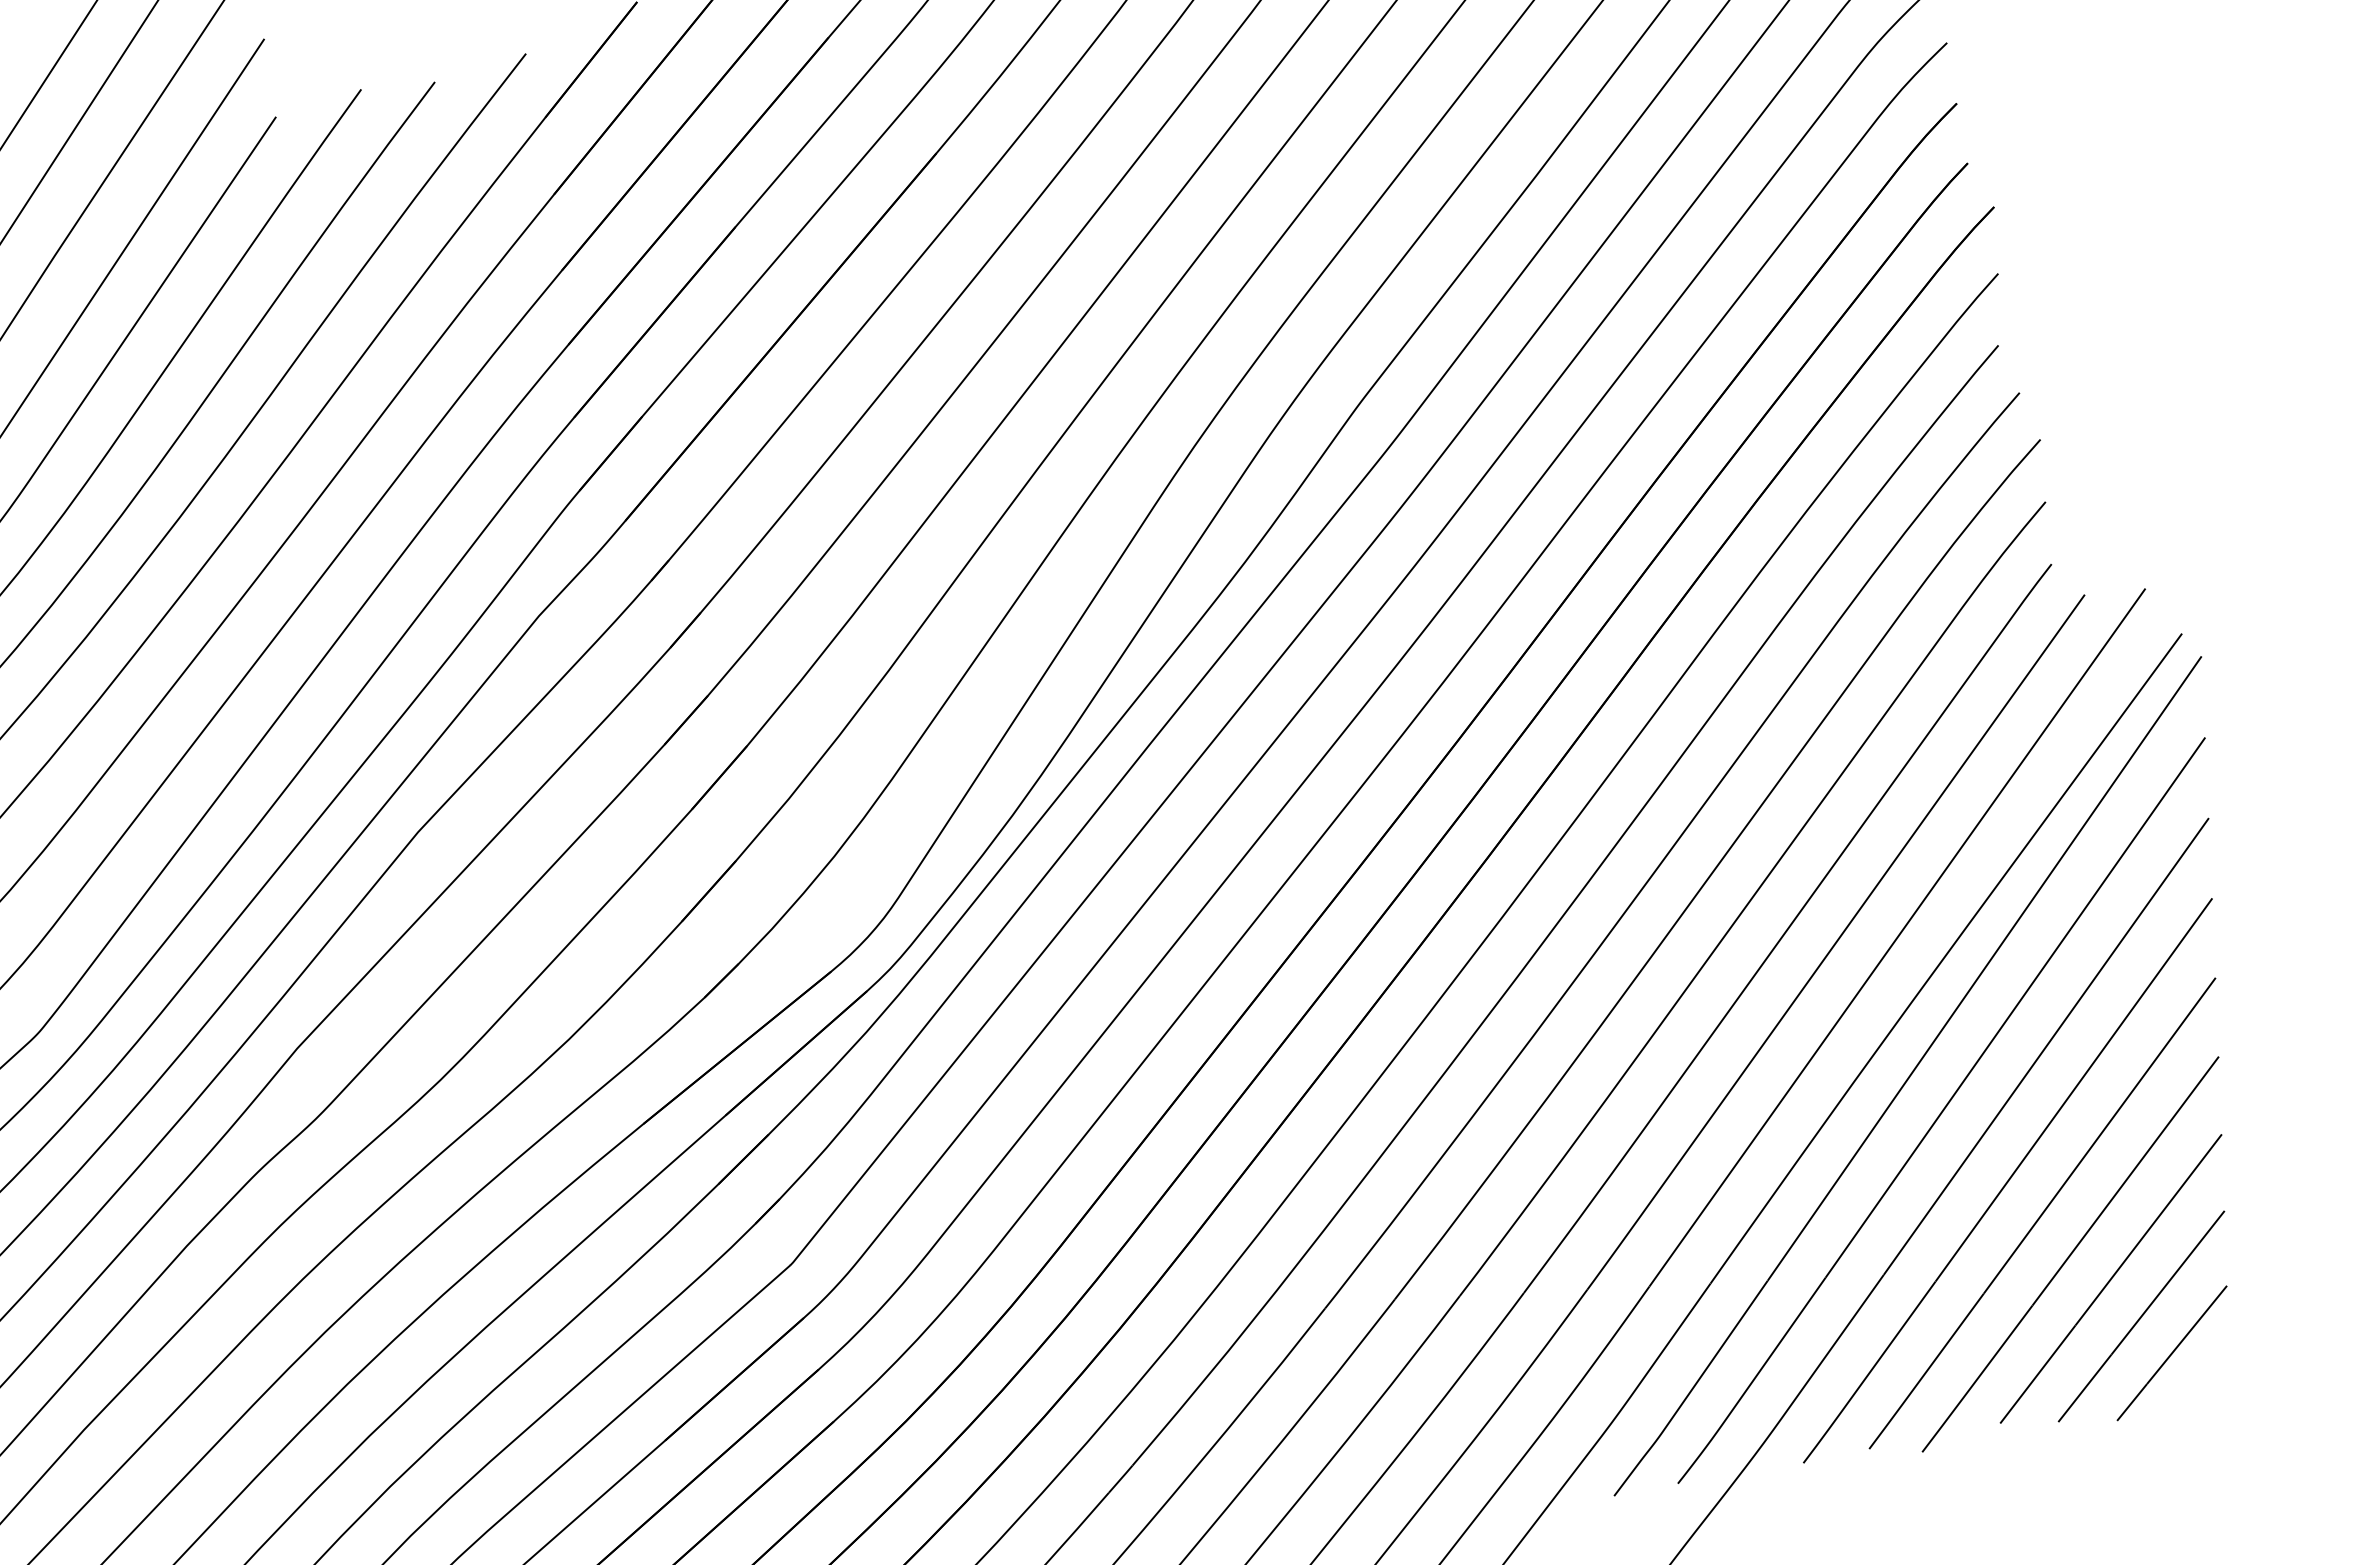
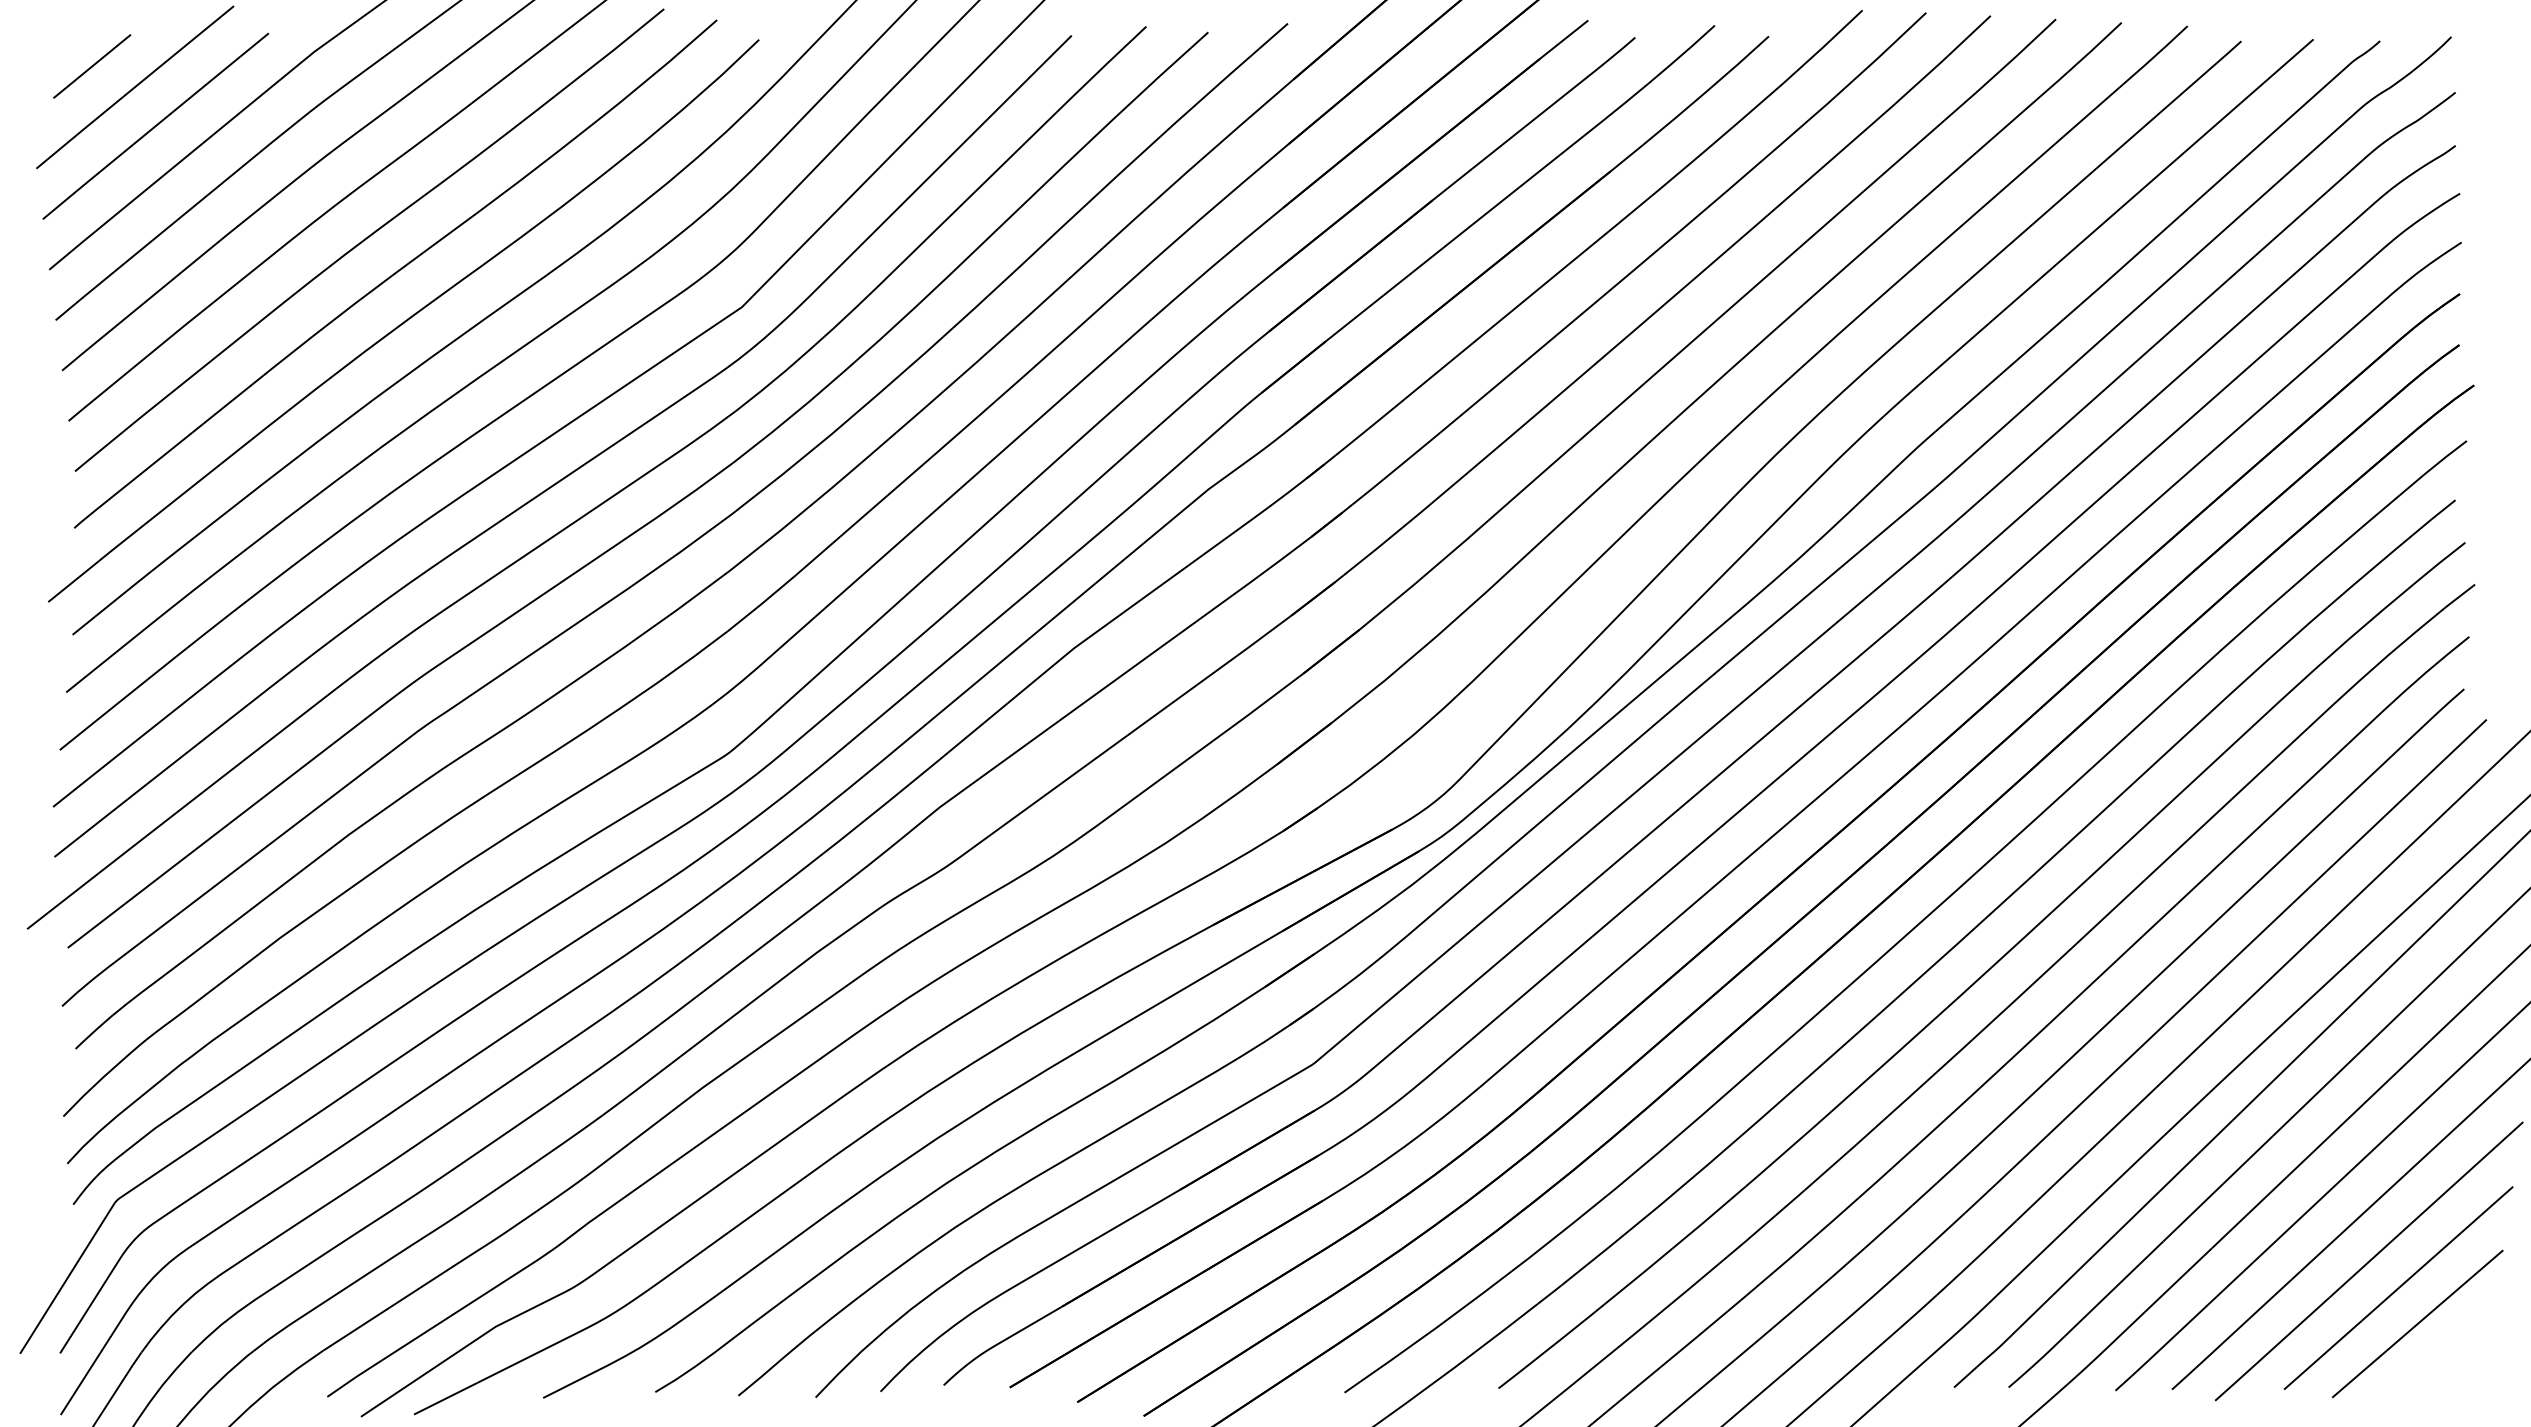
line: (2171, 1352) -> (2436, 1358), removed

